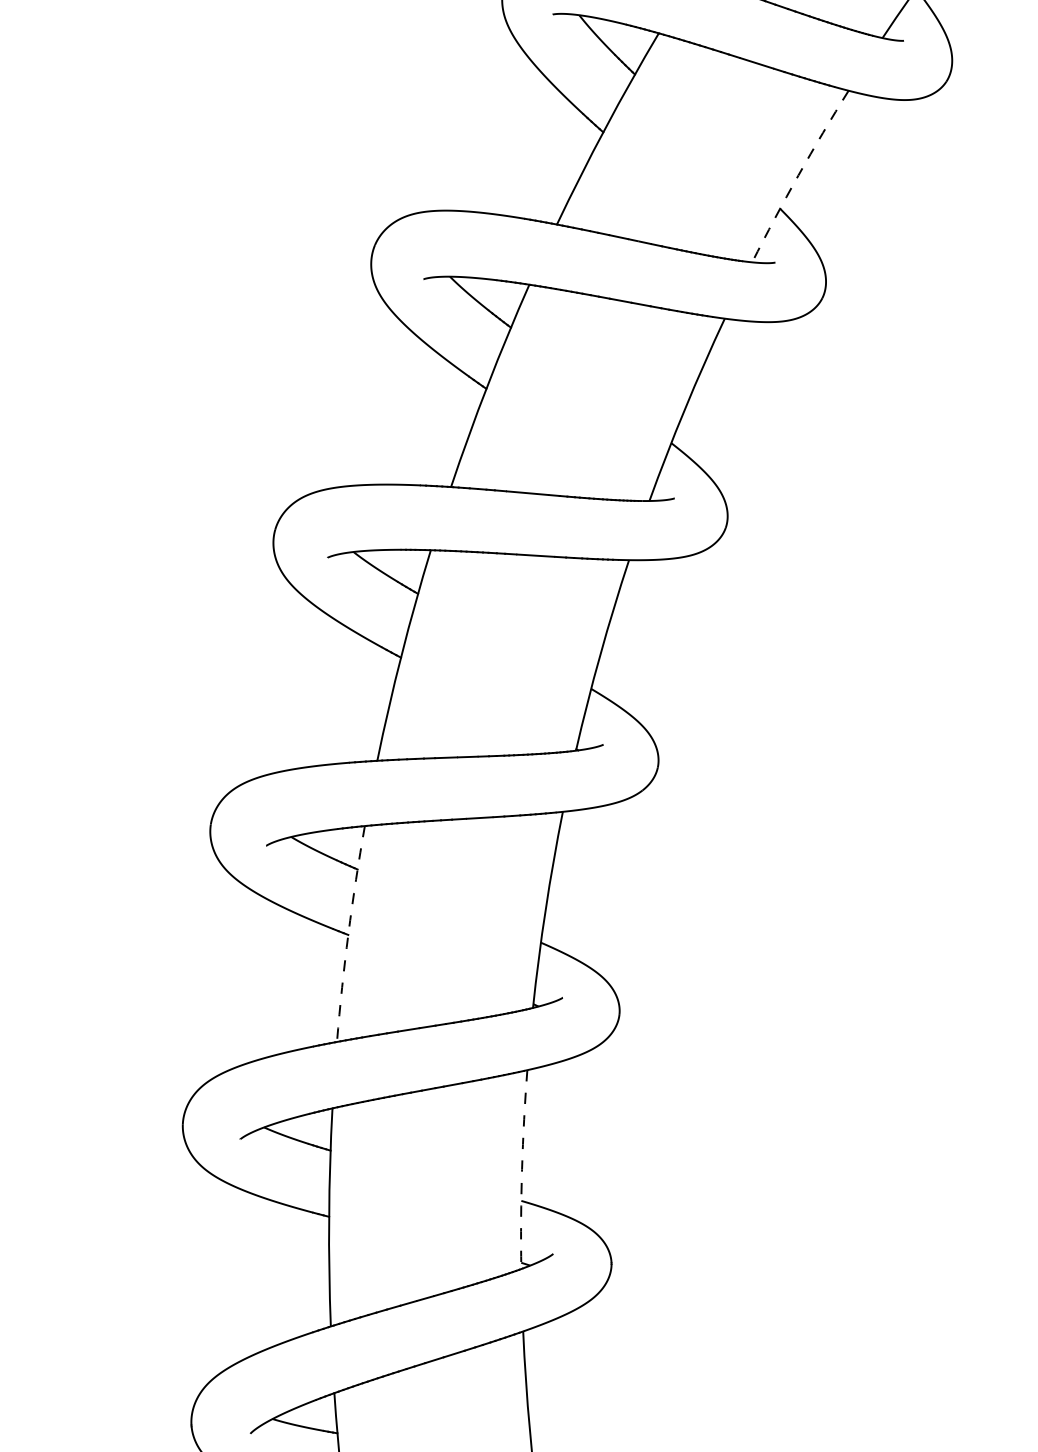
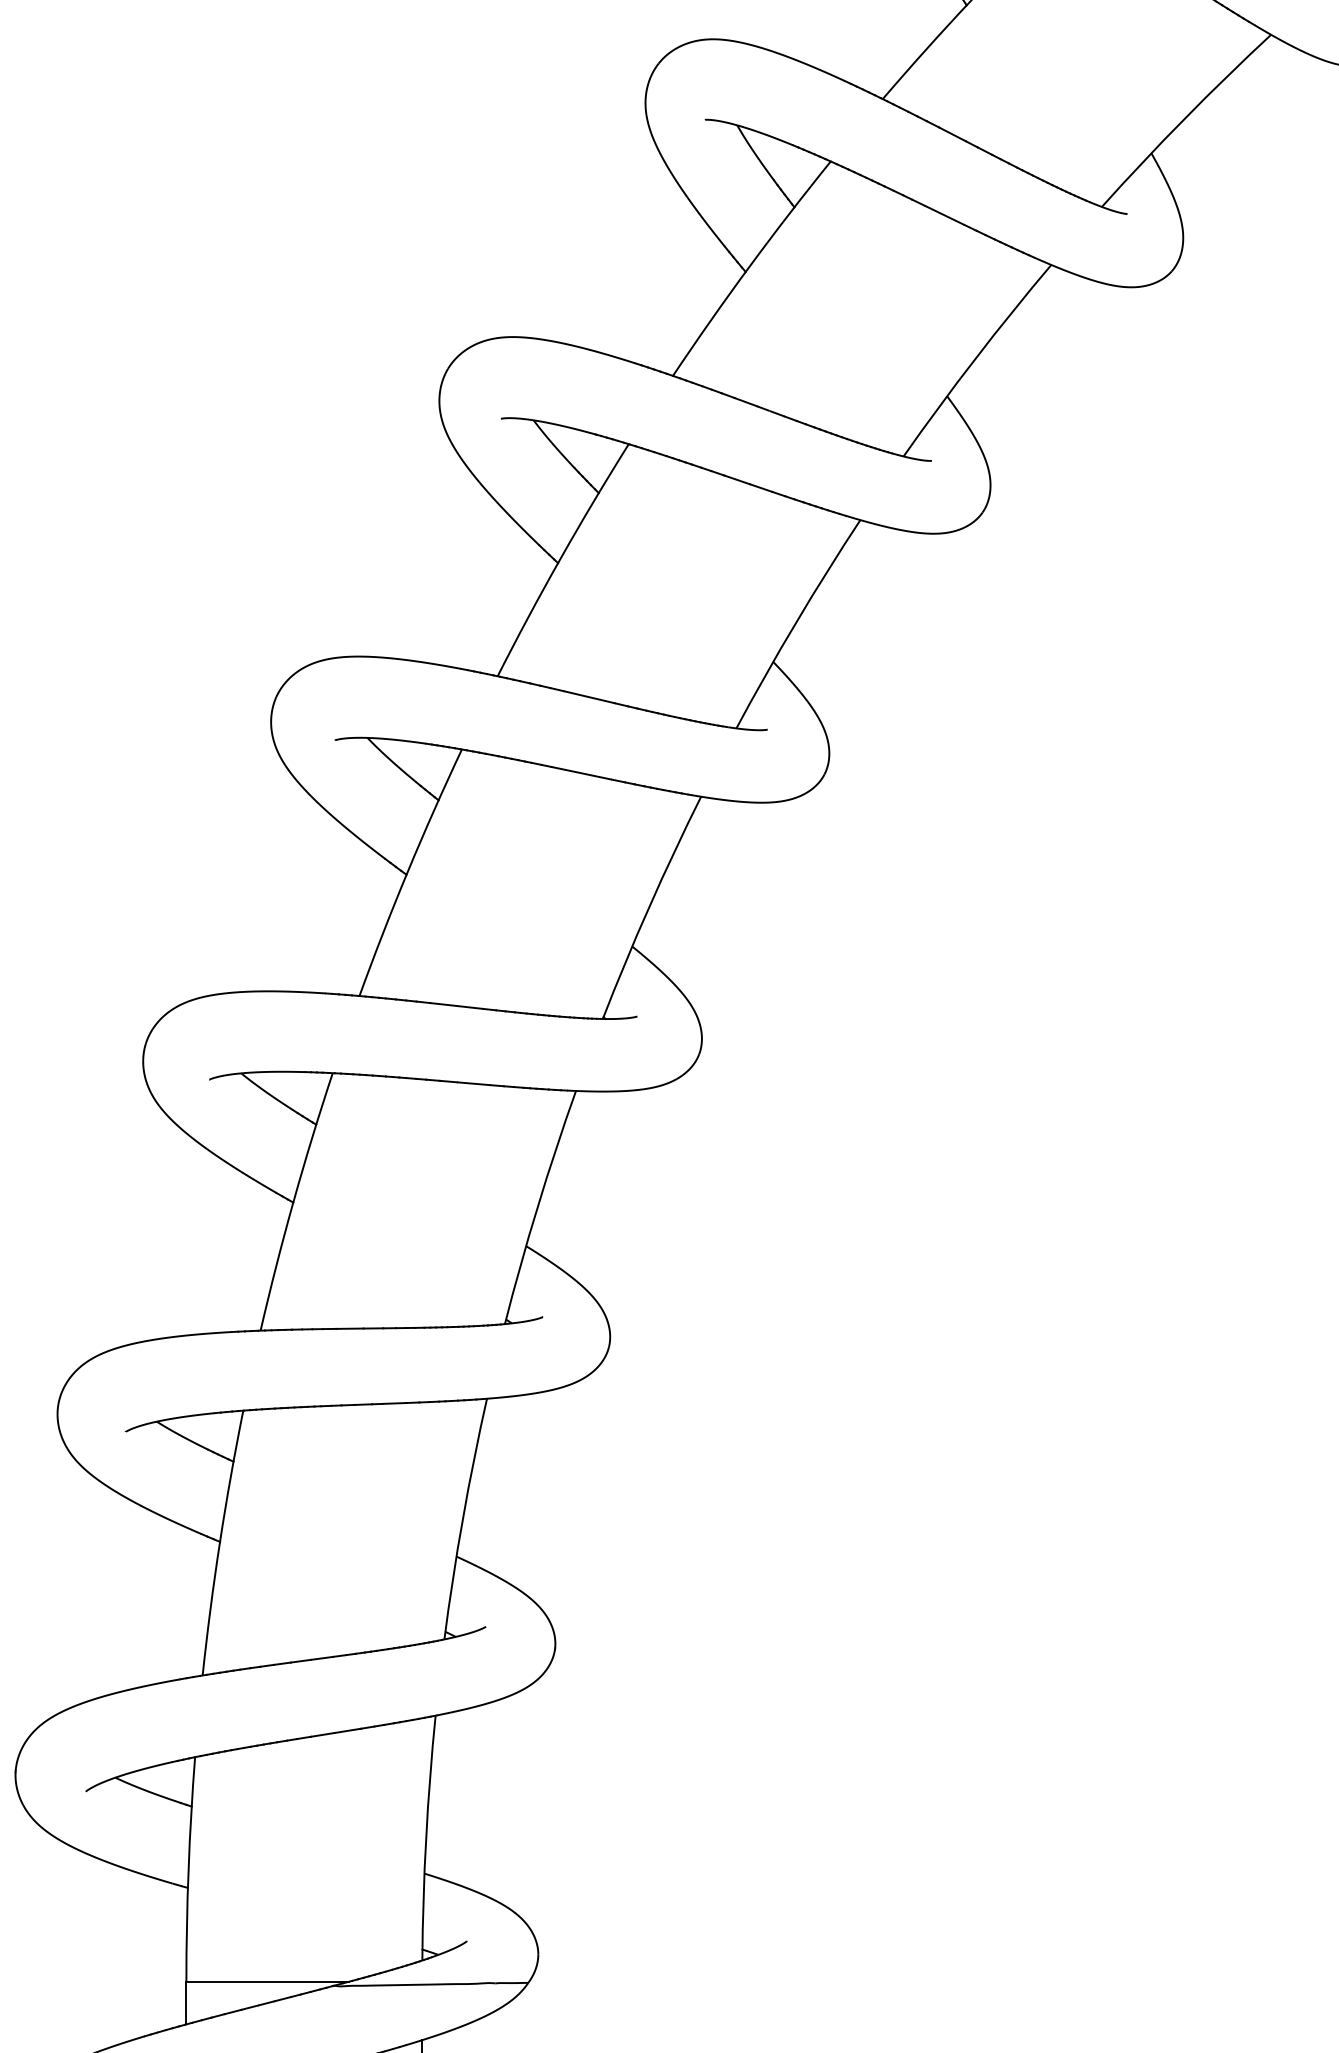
arc: (798, 175) -> (975, 359), dashed -> solid
arc: (348, 934) -> (293, 1201), dashed -> solid
arc: (521, 1169) -> (462, 1518), dashed -> solid

